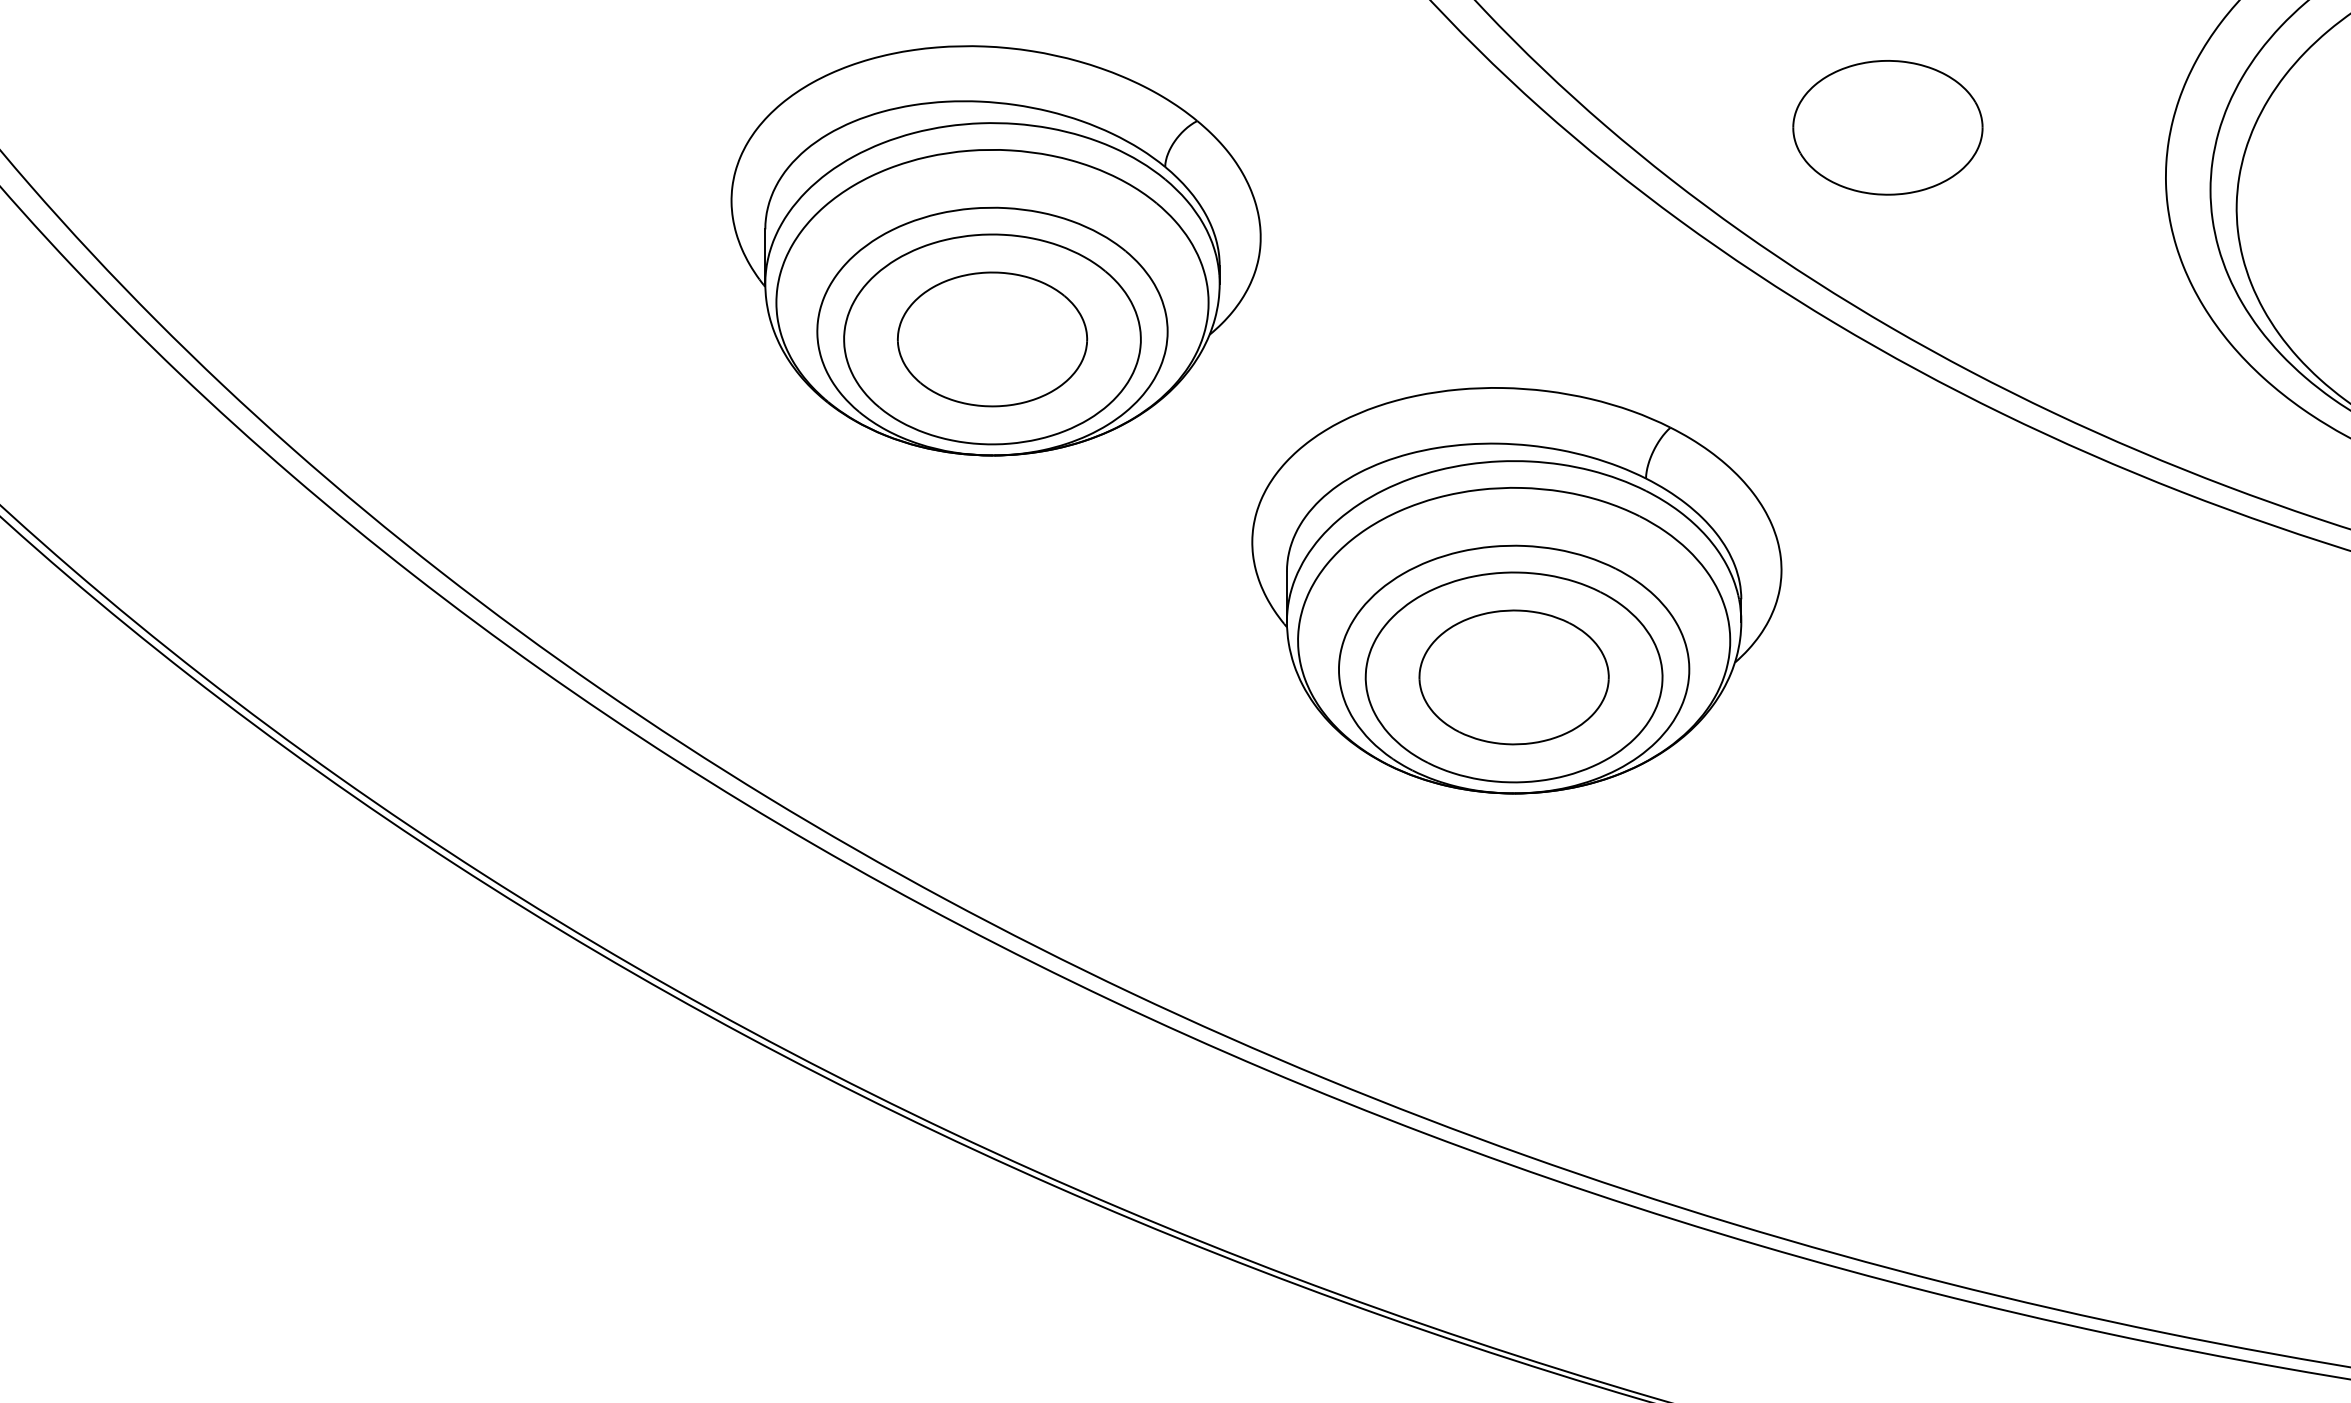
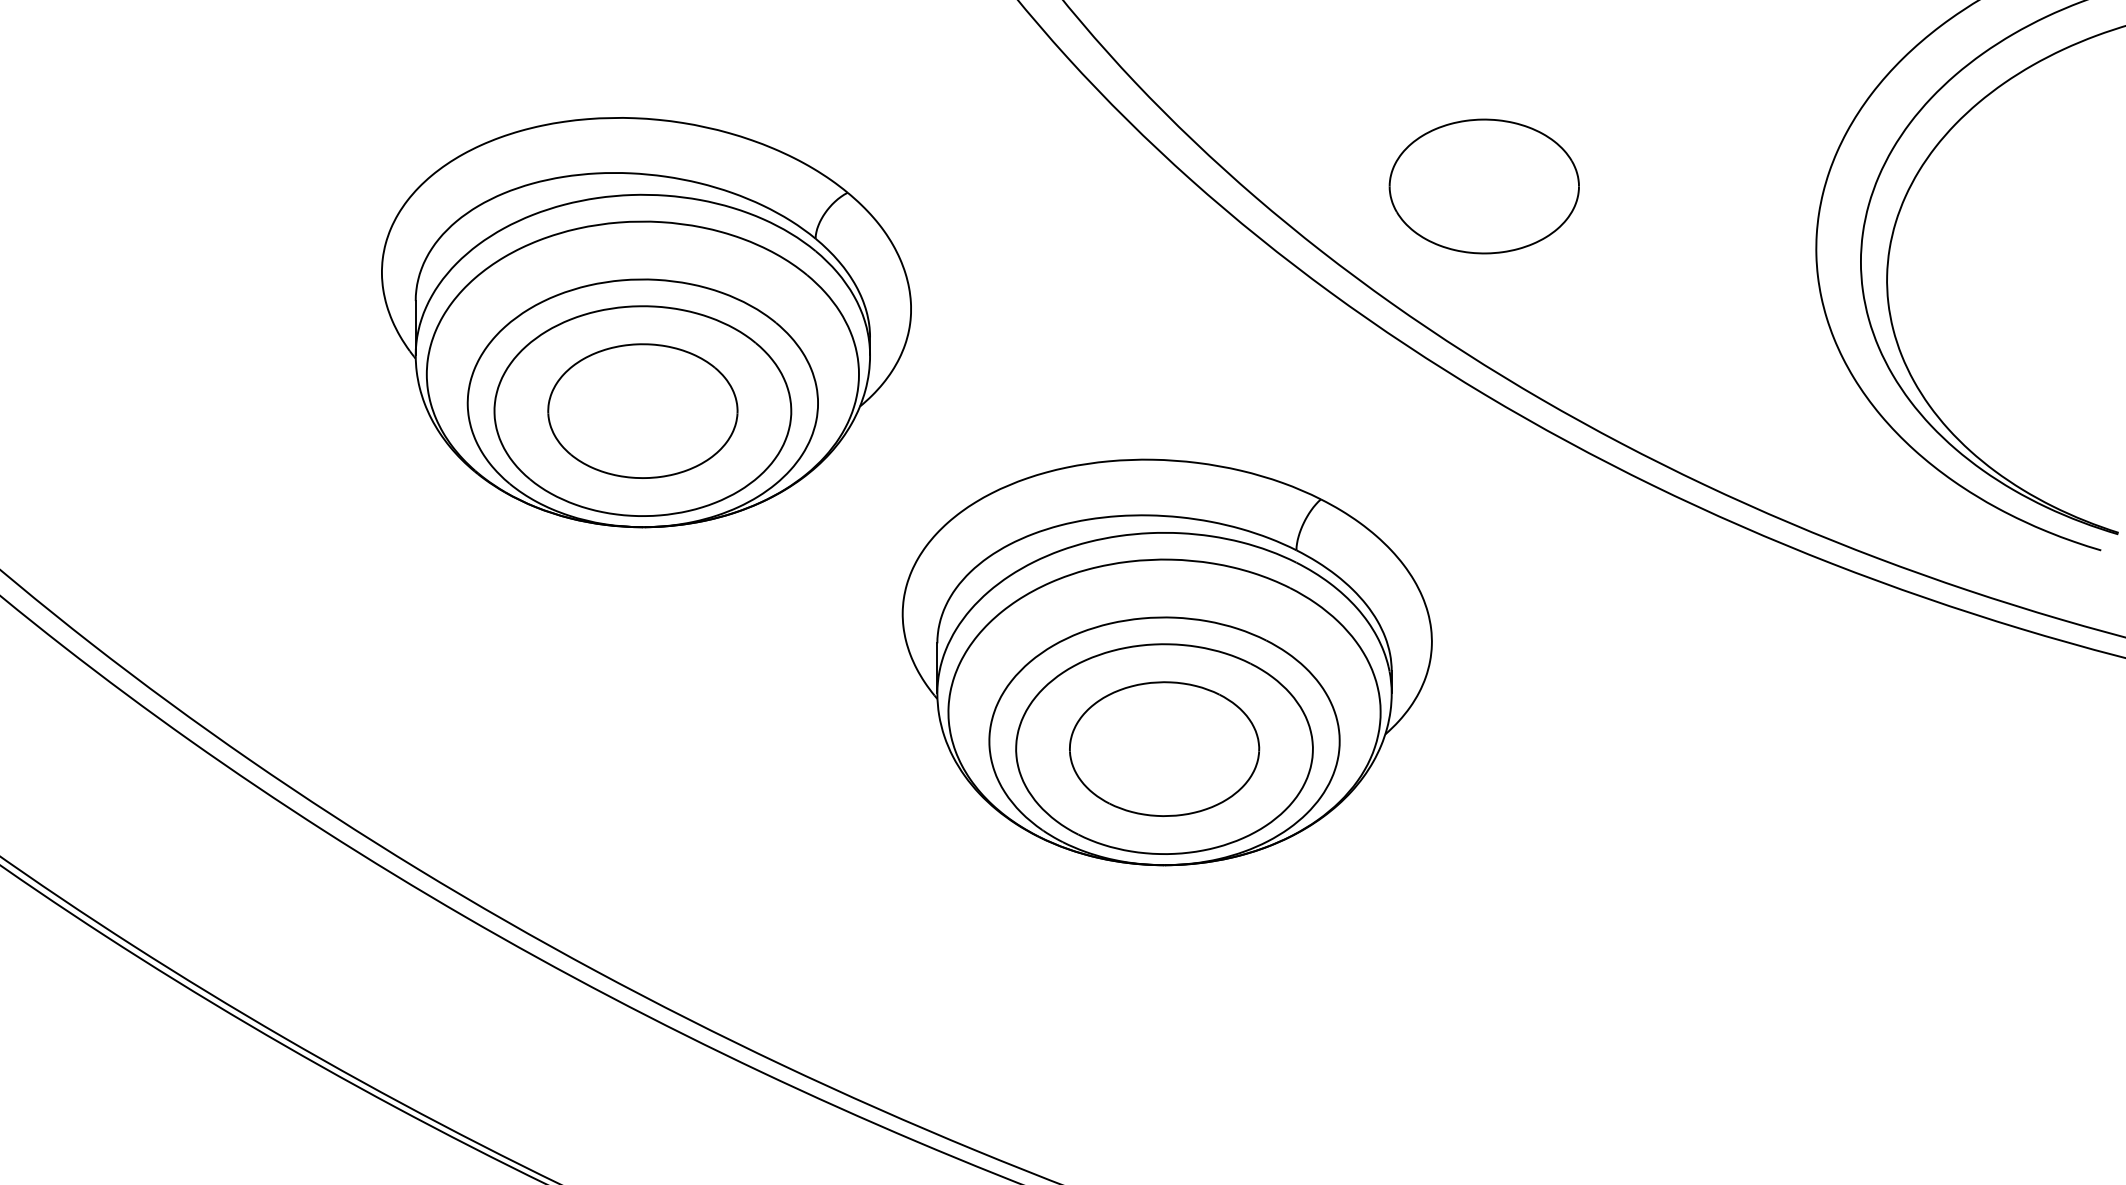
part: (1887, 127) -> (1483, 186), moved

